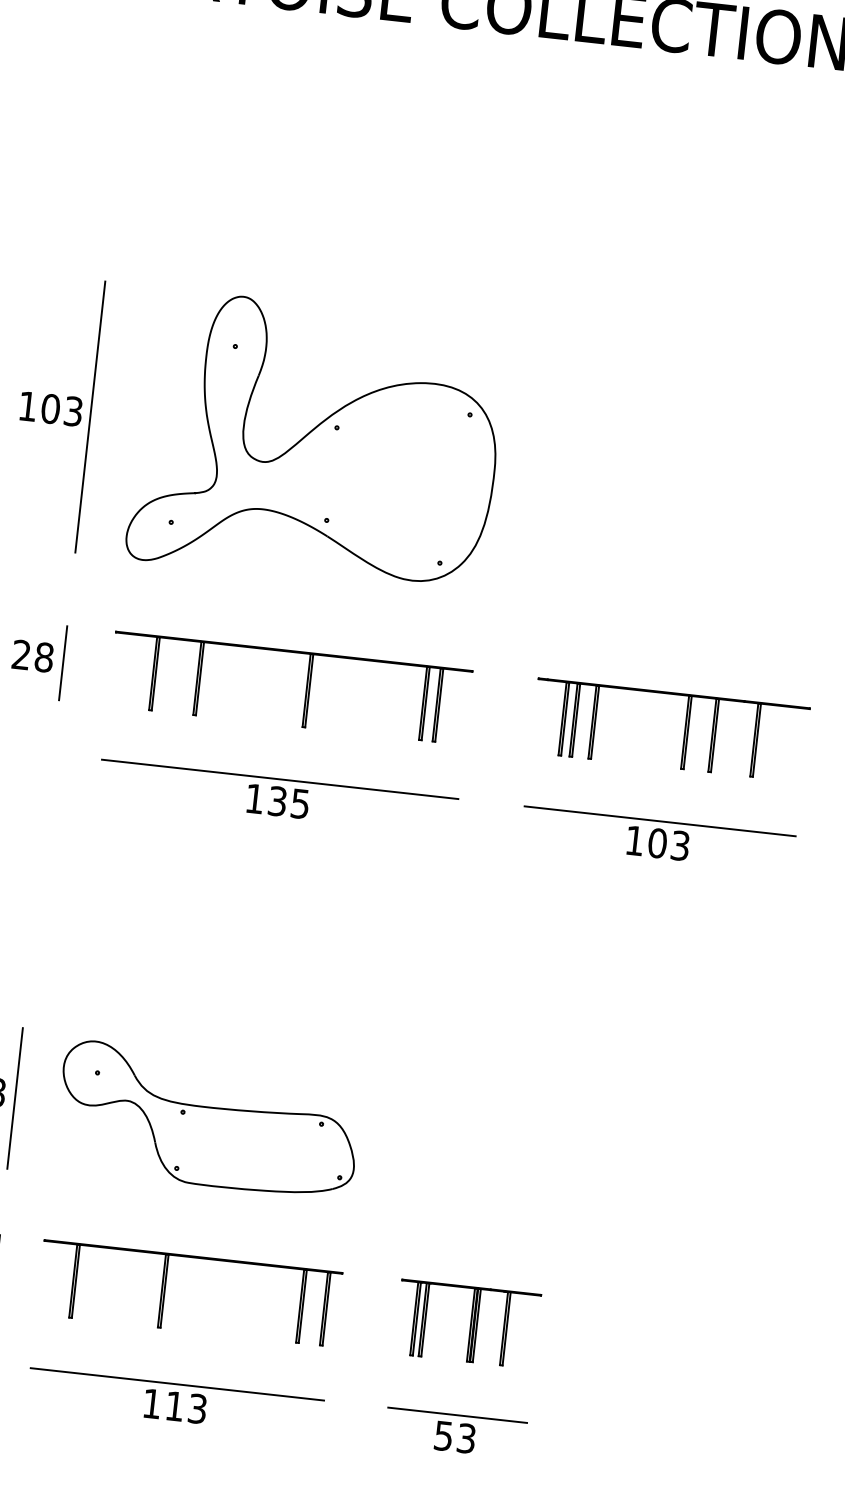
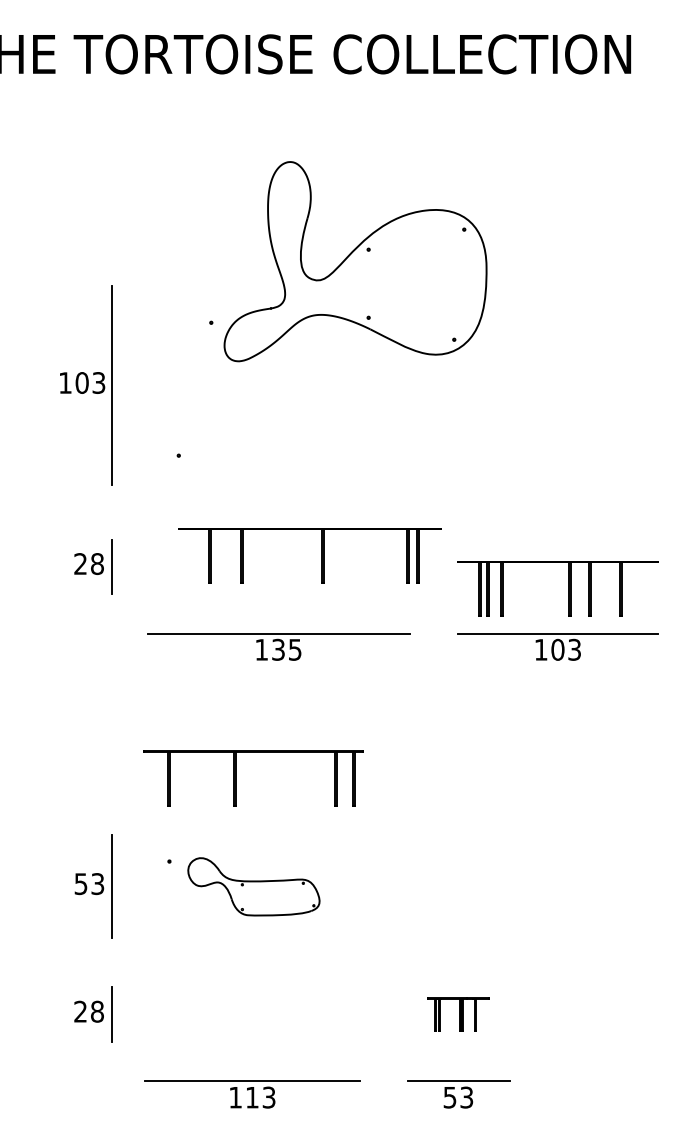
part: (317, 441) -> (355, 261), moved
part: (306, 689) -> (321, 555), moved
part: (684, 731) -> (568, 588), moved
part: (208, 1119) -> (253, 886), size x0.6
part: (165, 1290) -> (236, 778), moved
part: (467, 1324) -> (458, 1014), size x0.6

